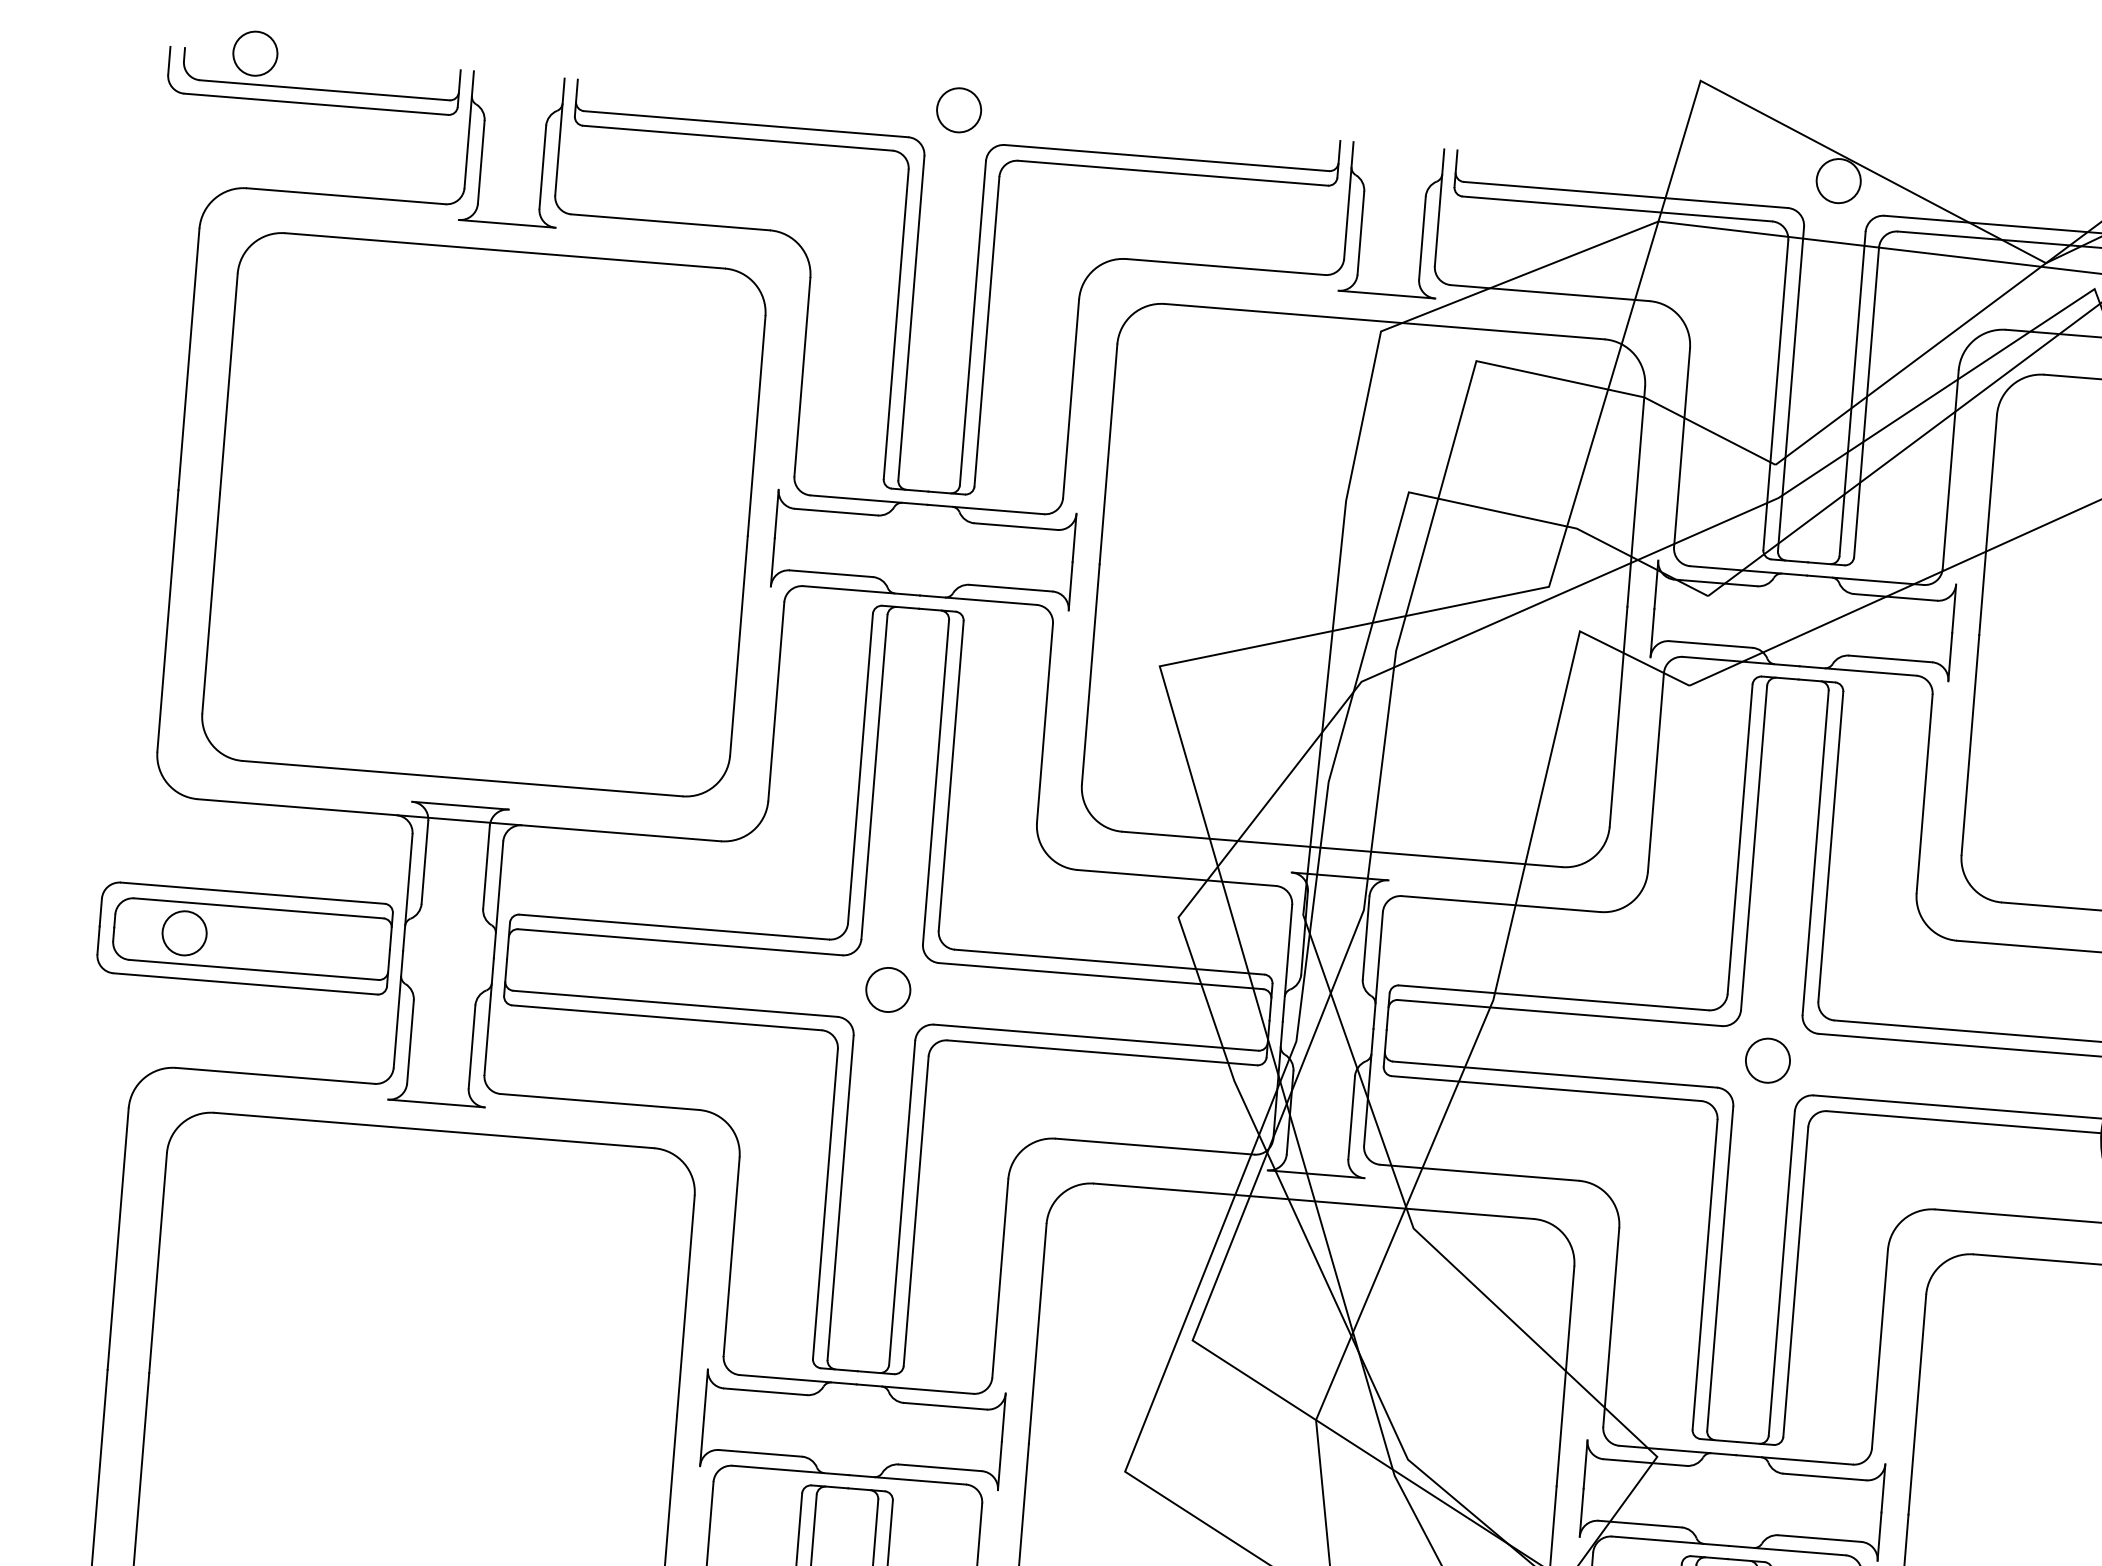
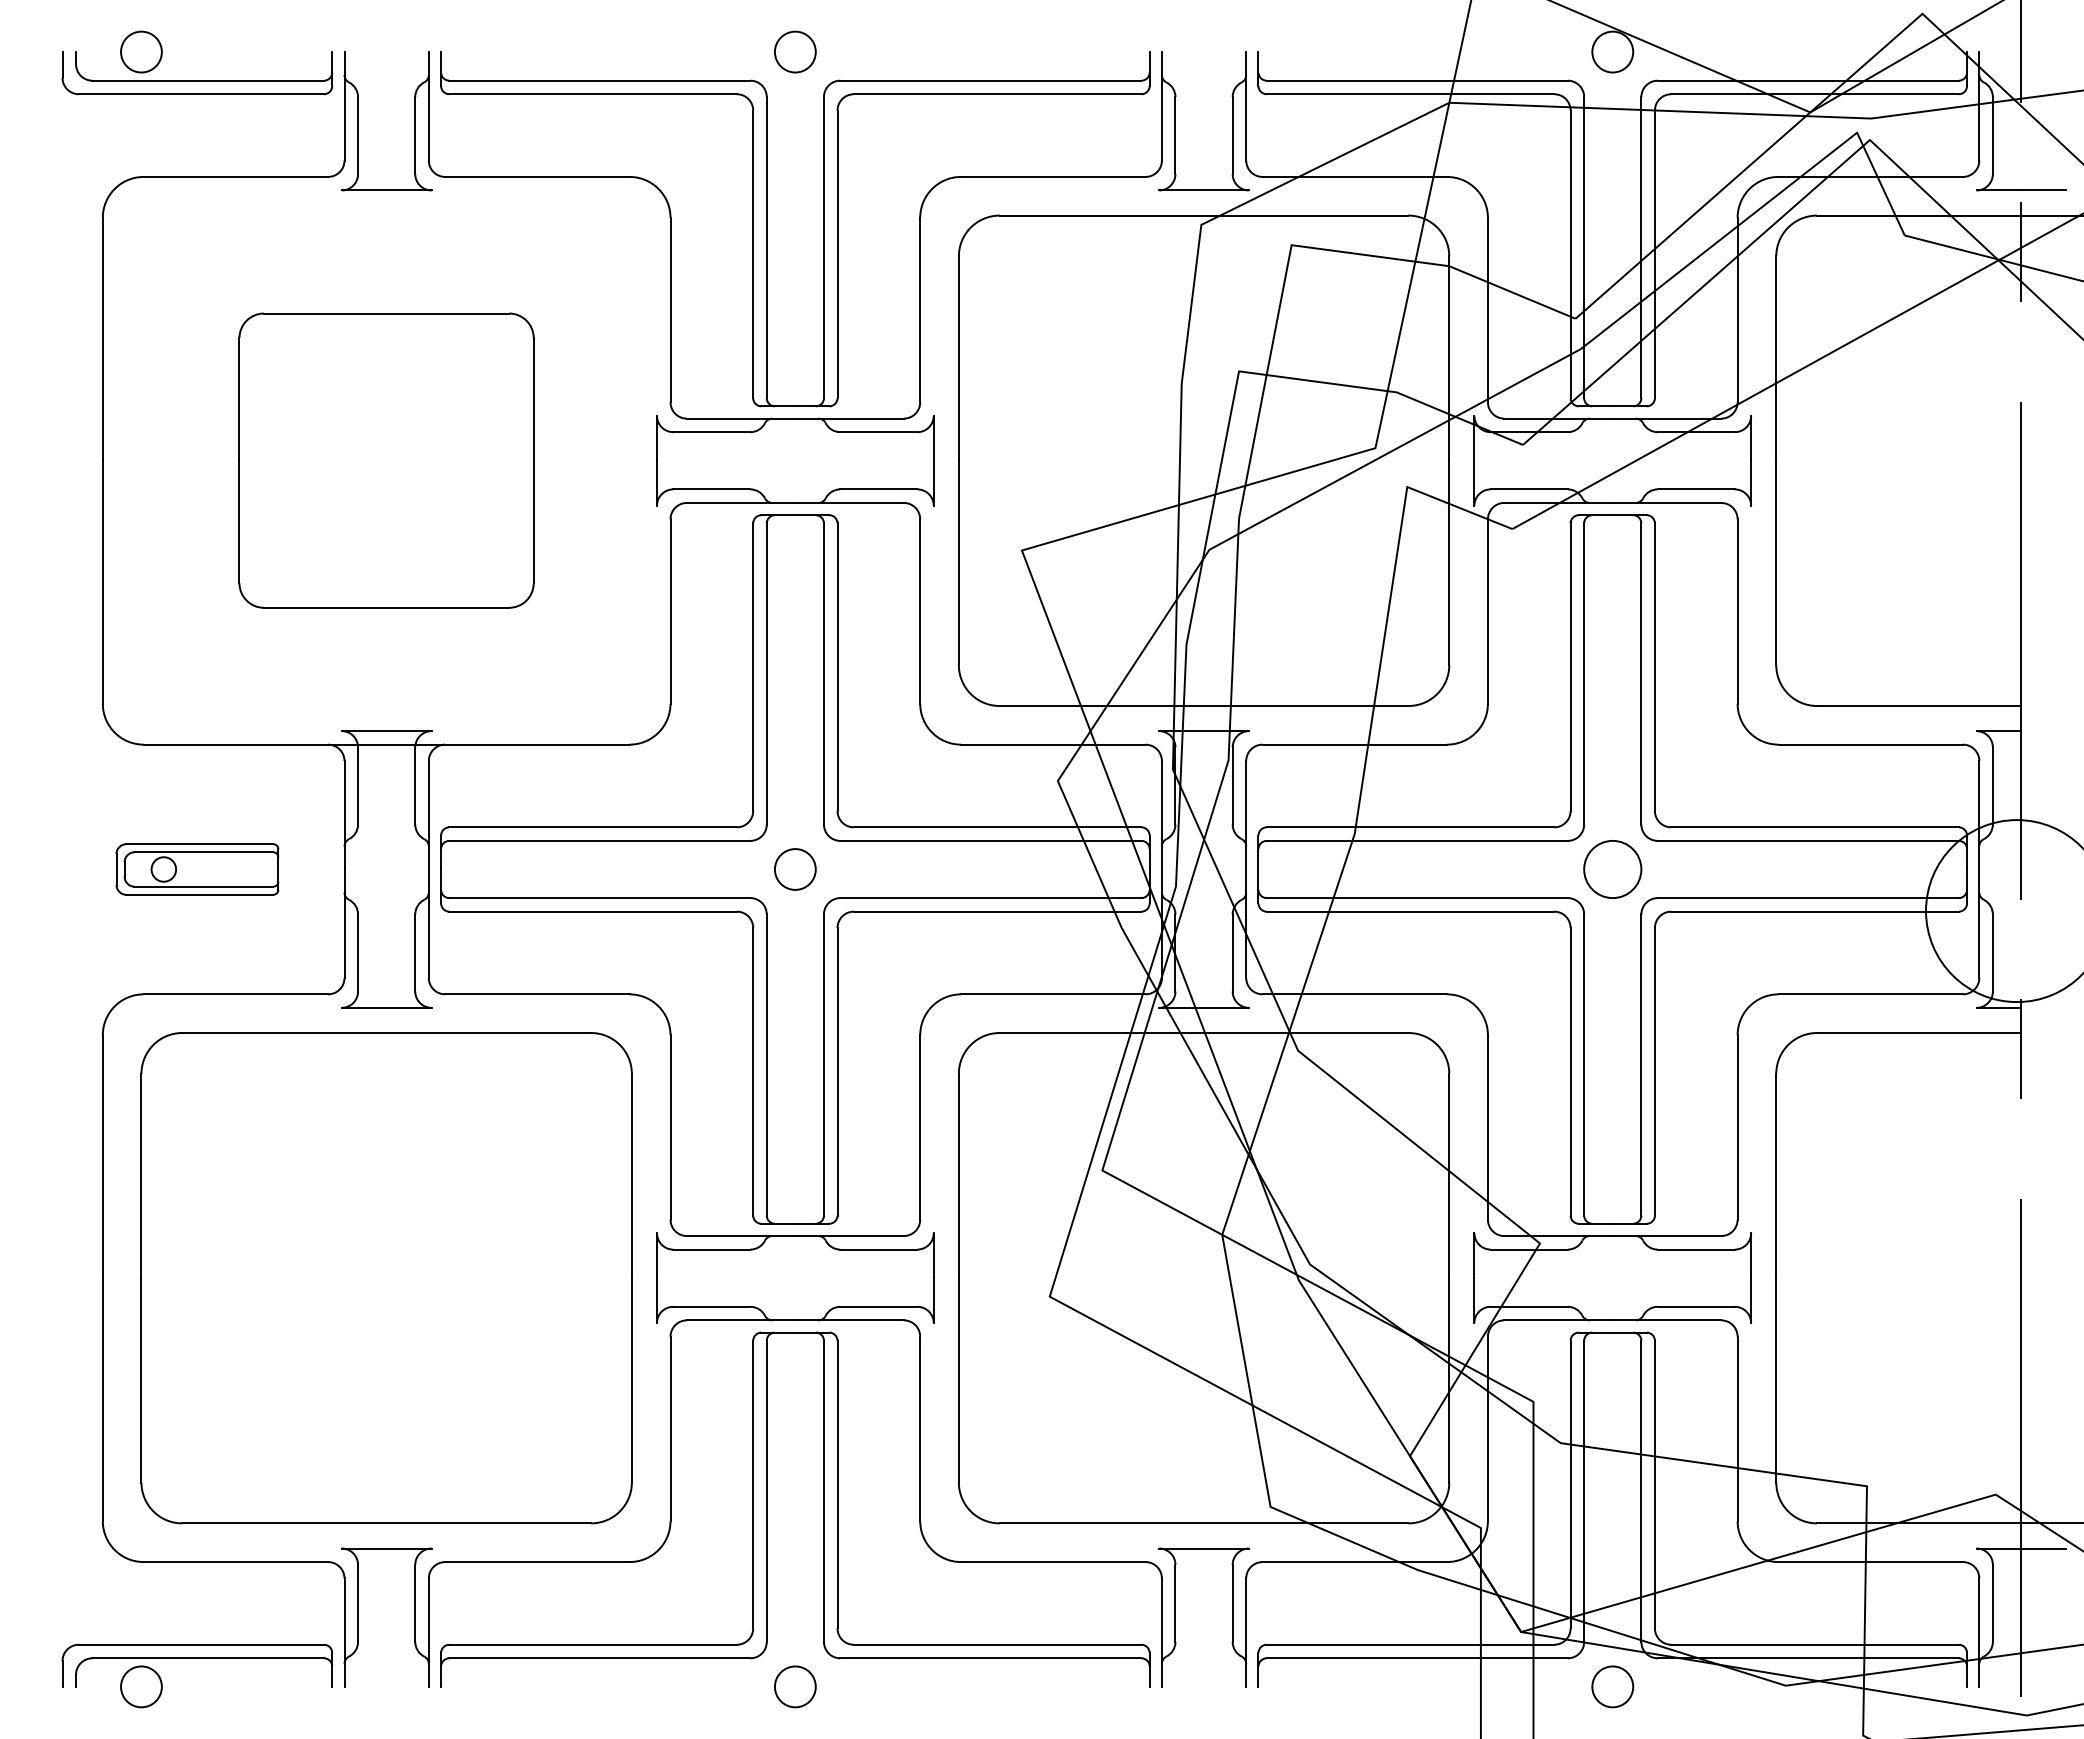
part: (483, 514) -> (386, 460), size x0.6
part: (244, 938) -> (197, 869), size x0.6
circle: (1767, 1060) -> (1612, 869), size x1.4

